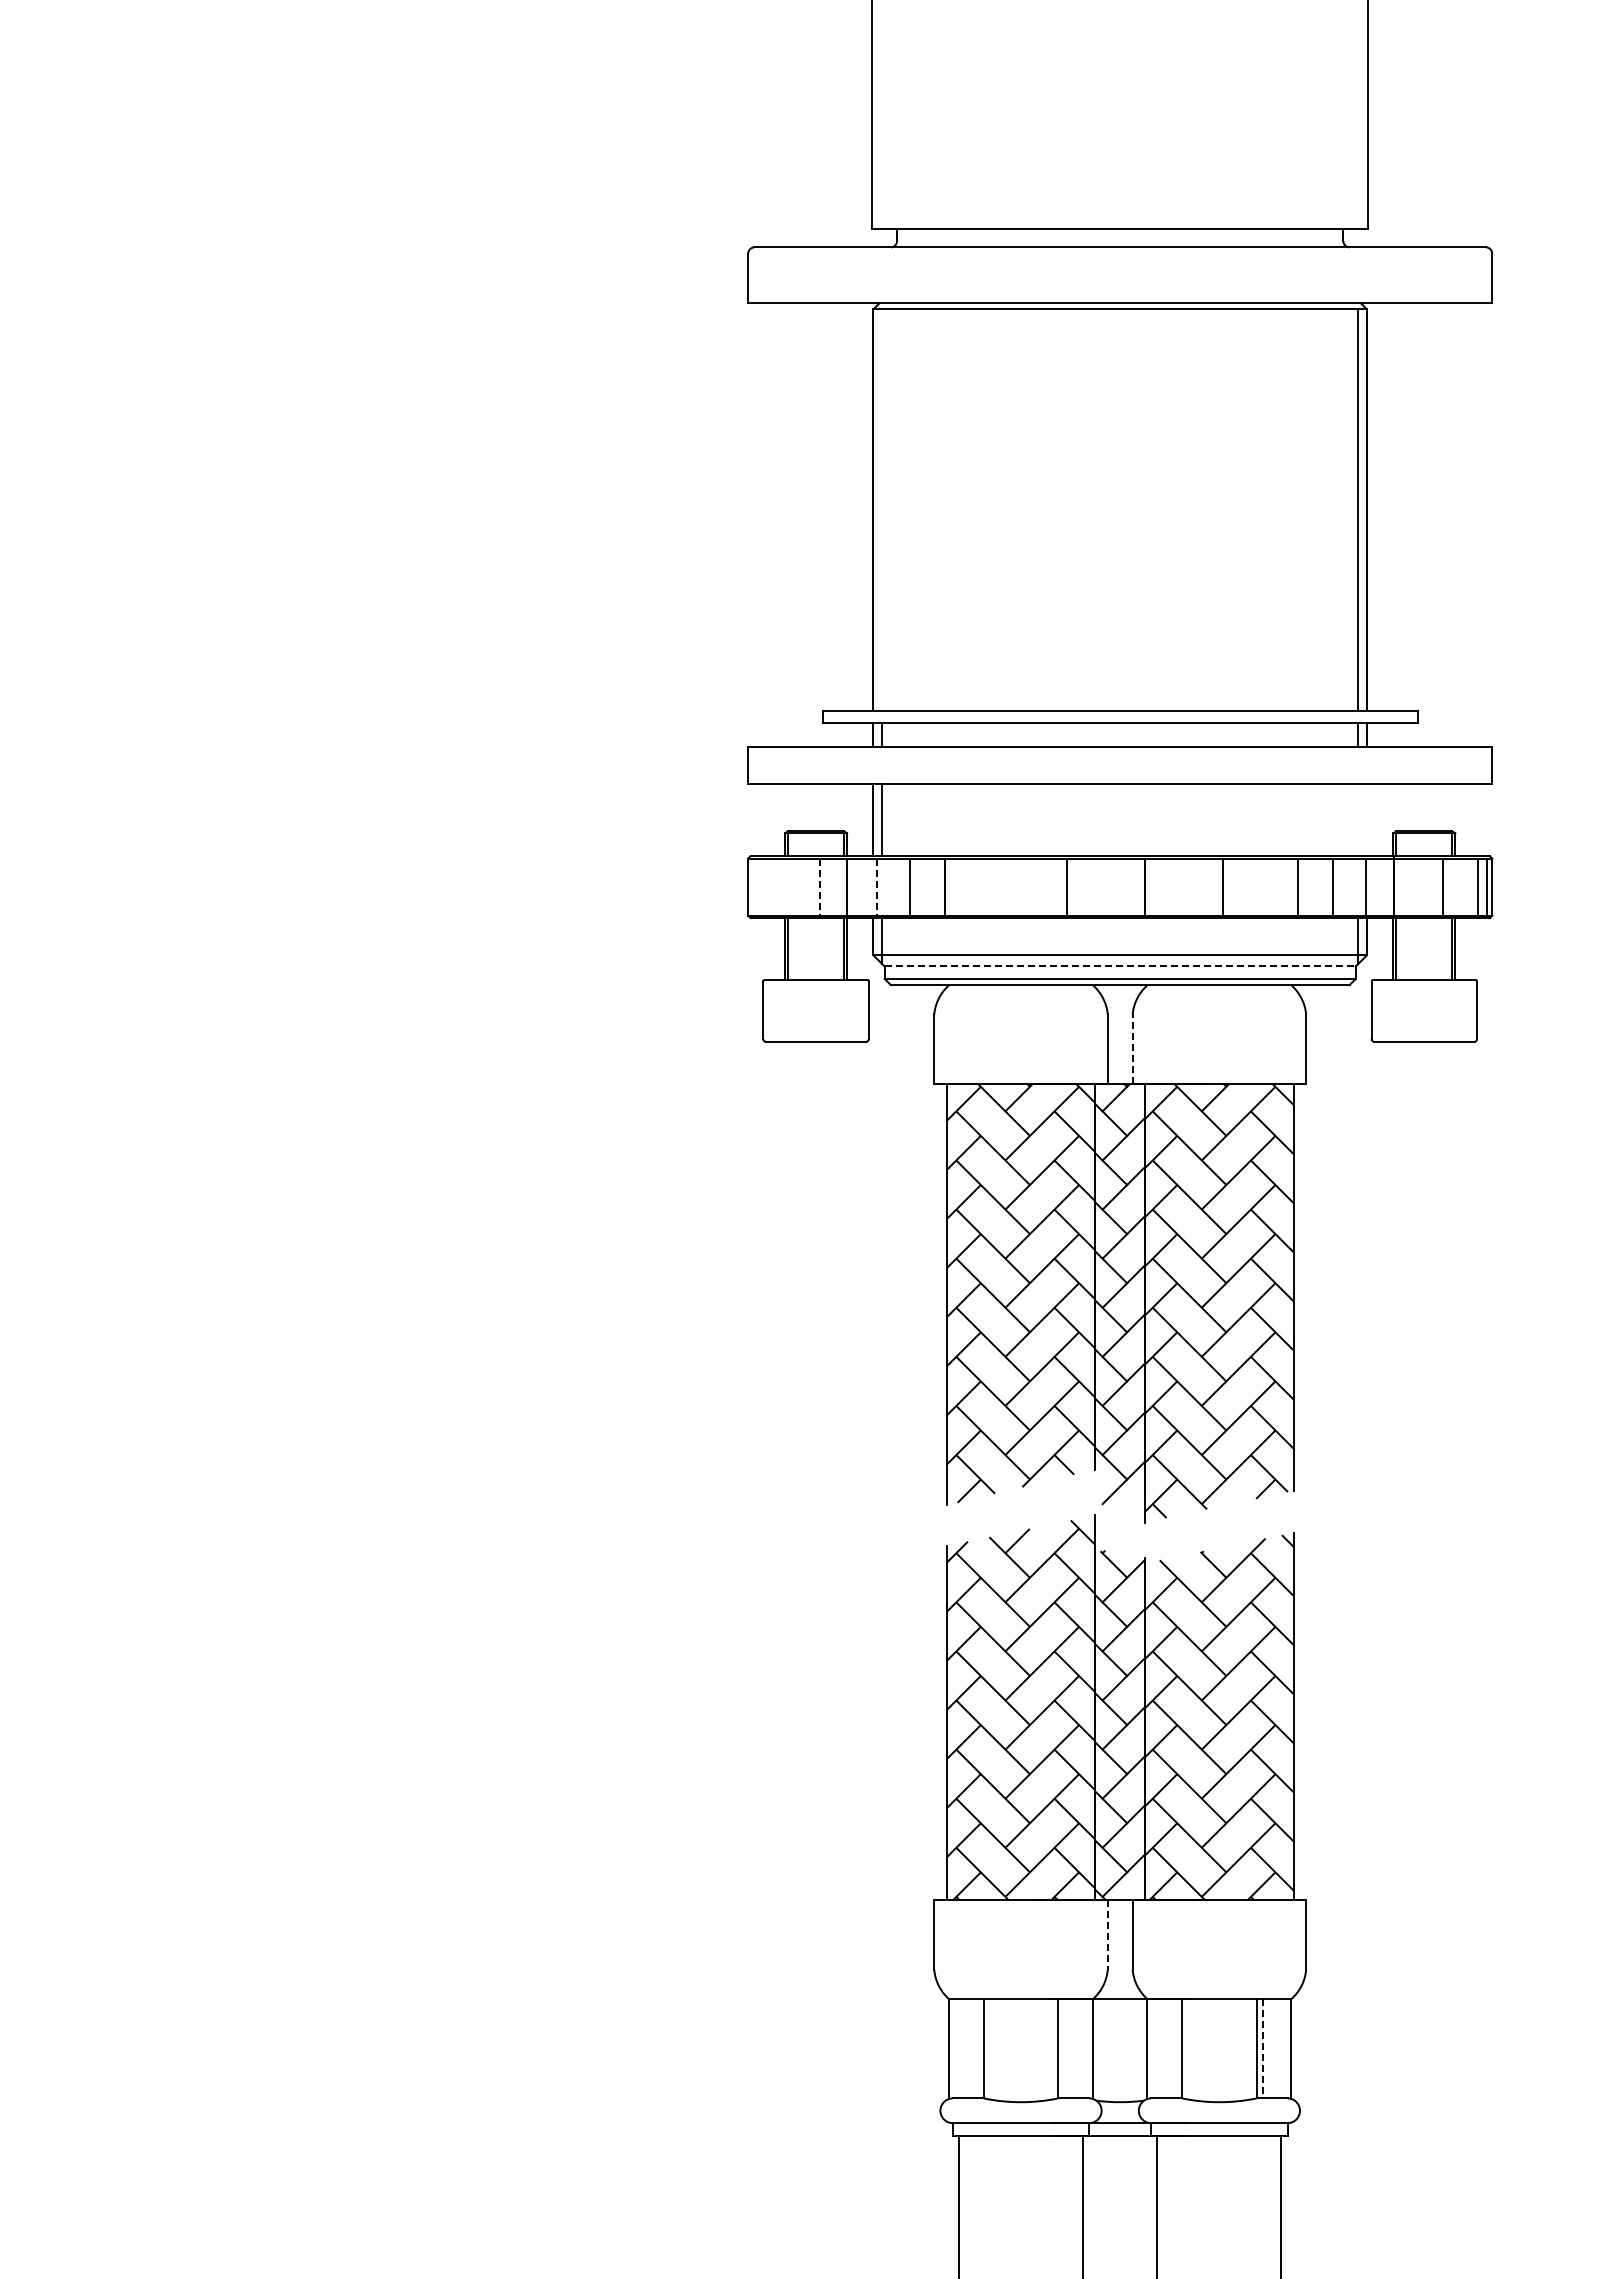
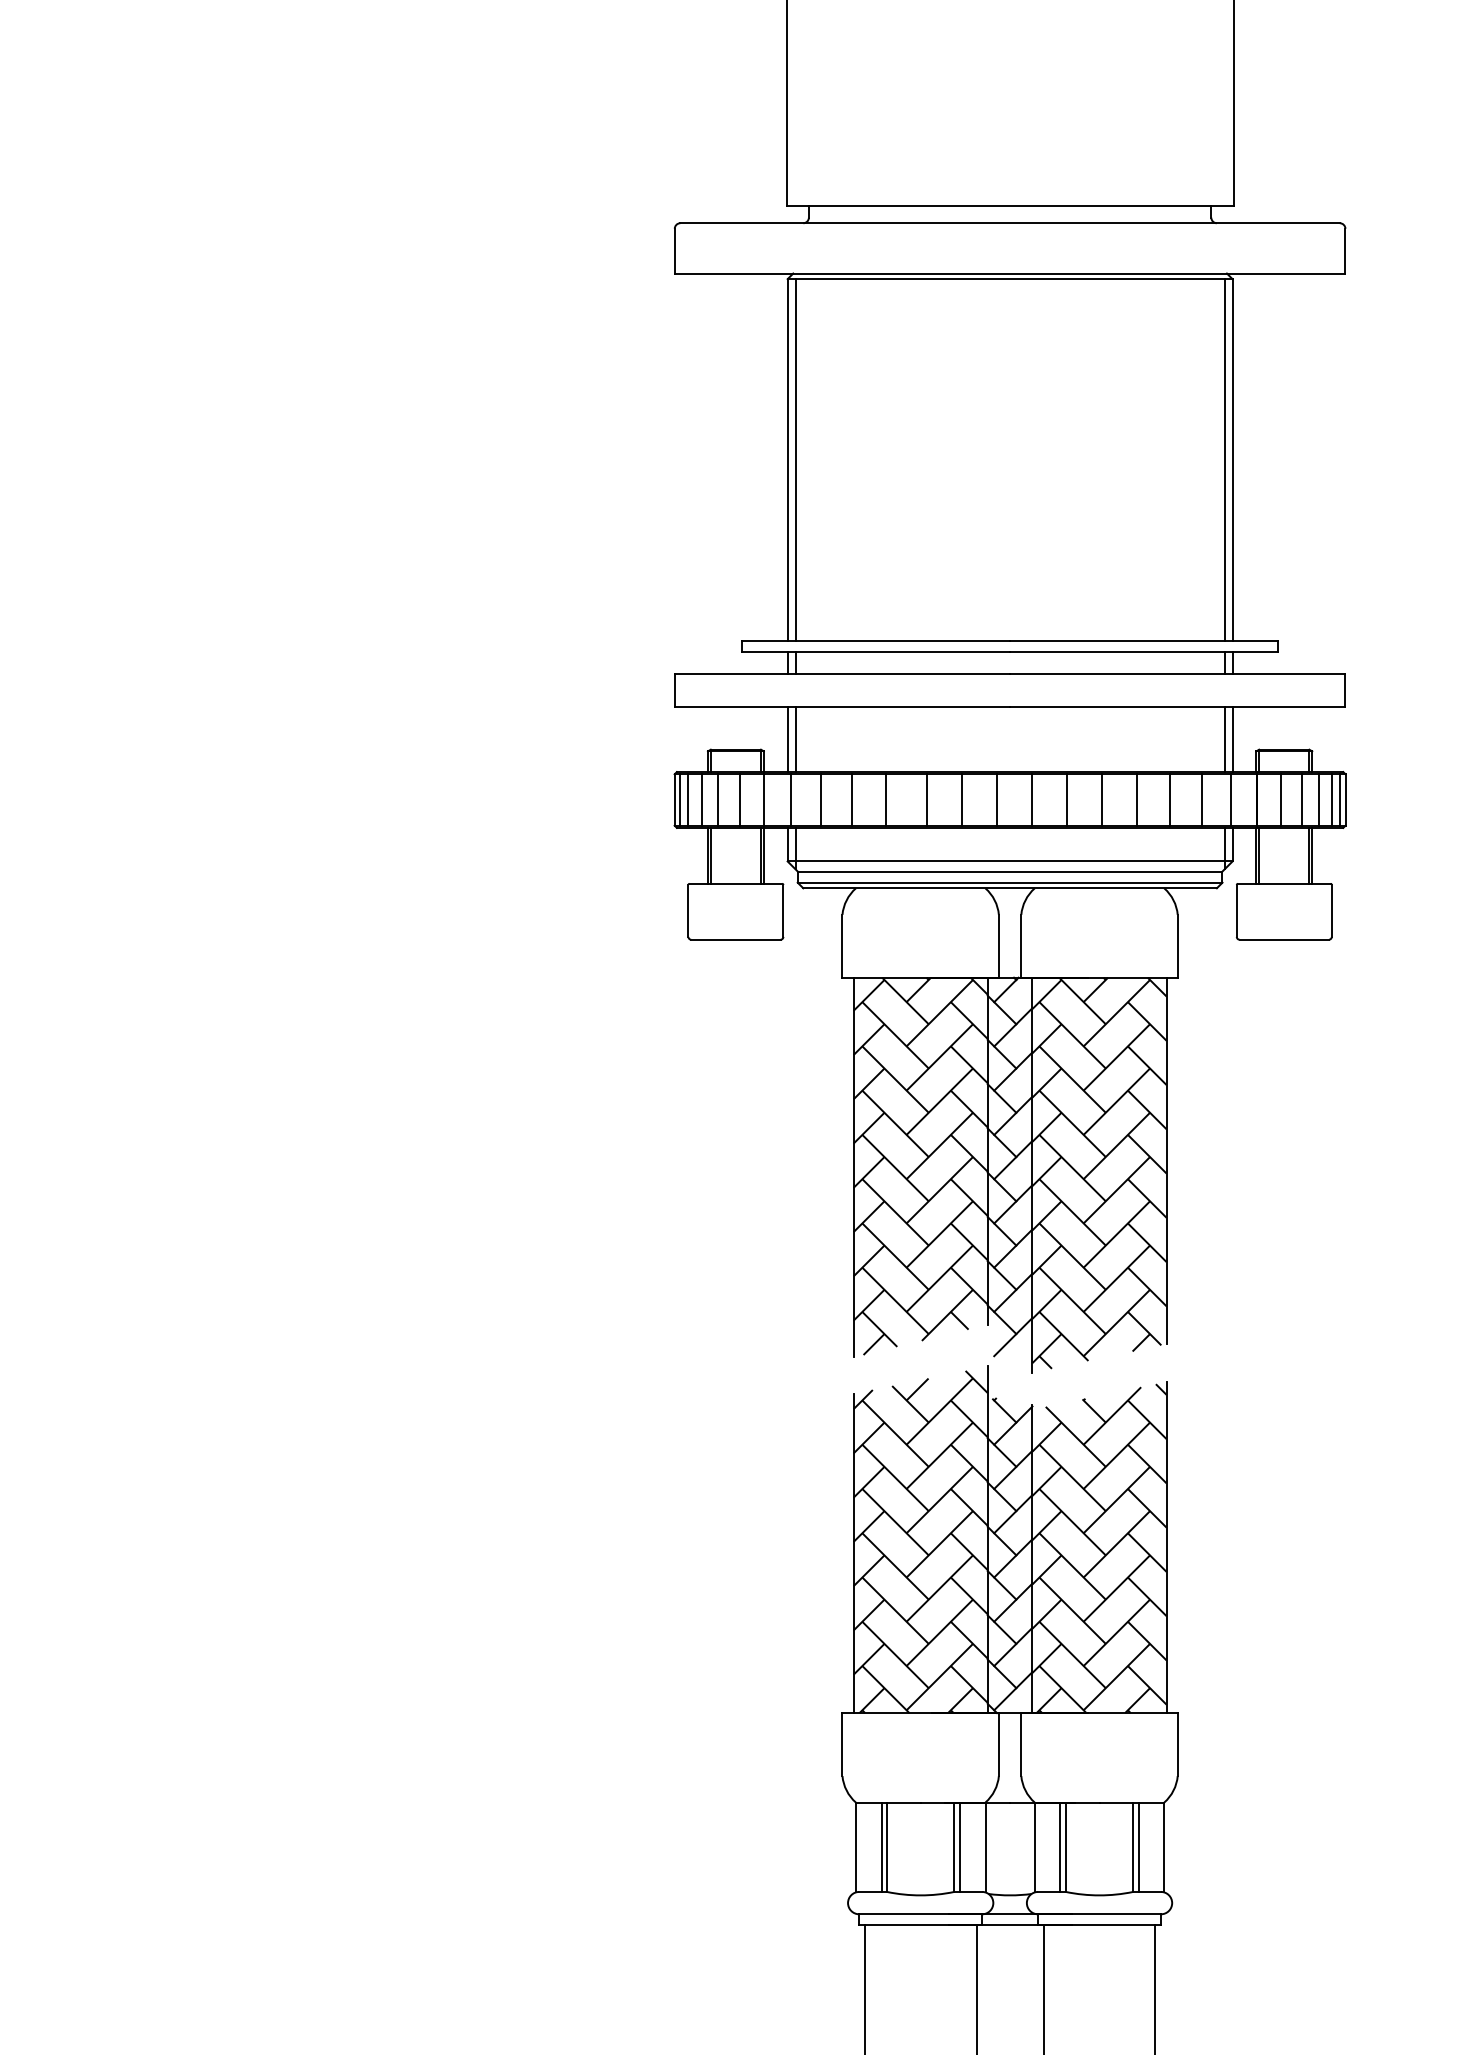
line: (882, 510) -> (795, 460), added
line: (1358, 820) -> (1224, 739), added
line: (1366, 820) -> (1232, 739), added
line: (753, 886) -> (679, 799), added
line: (763, 886) -> (688, 799), added
line: (778, 886) -> (702, 799), added
line: (795, 886) -> (717, 799), added
line: (982, 886) -> (885, 799), added
line: (1028, 886) -> (927, 799), added
line: (1105, 886) -> (996, 799), added
line: (1183, 886) -> (1067, 799), added
line: (1260, 886) -> (1136, 799), added
line: (1420, 886) -> (1280, 799), added
line: (1462, 886) -> (1318, 799), added
line: (820, 887) -> (739, 800), dashed -> solid
line: (877, 887) -> (791, 800), dashed -> solid
line: (1120, 966) -> (1010, 871), dashed -> solid
line: (1132, 1049) -> (1021, 946), dashed -> solid
line: (1107, 1934) -> (998, 1744), dashed -> solid
line: (977, 2048) -> (881, 1846), added
line: (1064, 2048) -> (959, 1846), added
line: (1176, 2048) -> (1060, 1846), added
line: (1262, 2048) -> (1138, 1846), dashed -> solid

